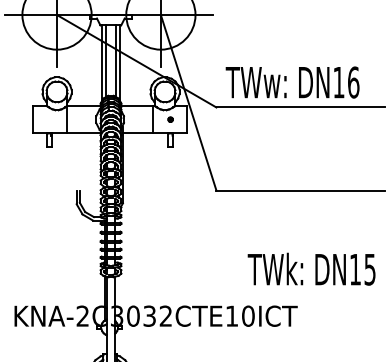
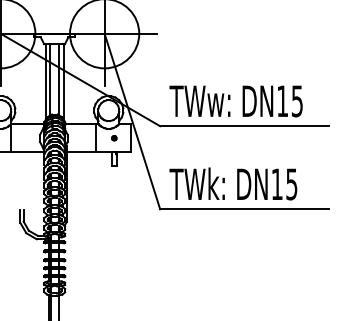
text: (353, 82) -> (297, 101), DN16 -> DN15
text: (311, 268) -> (233, 183), moved

